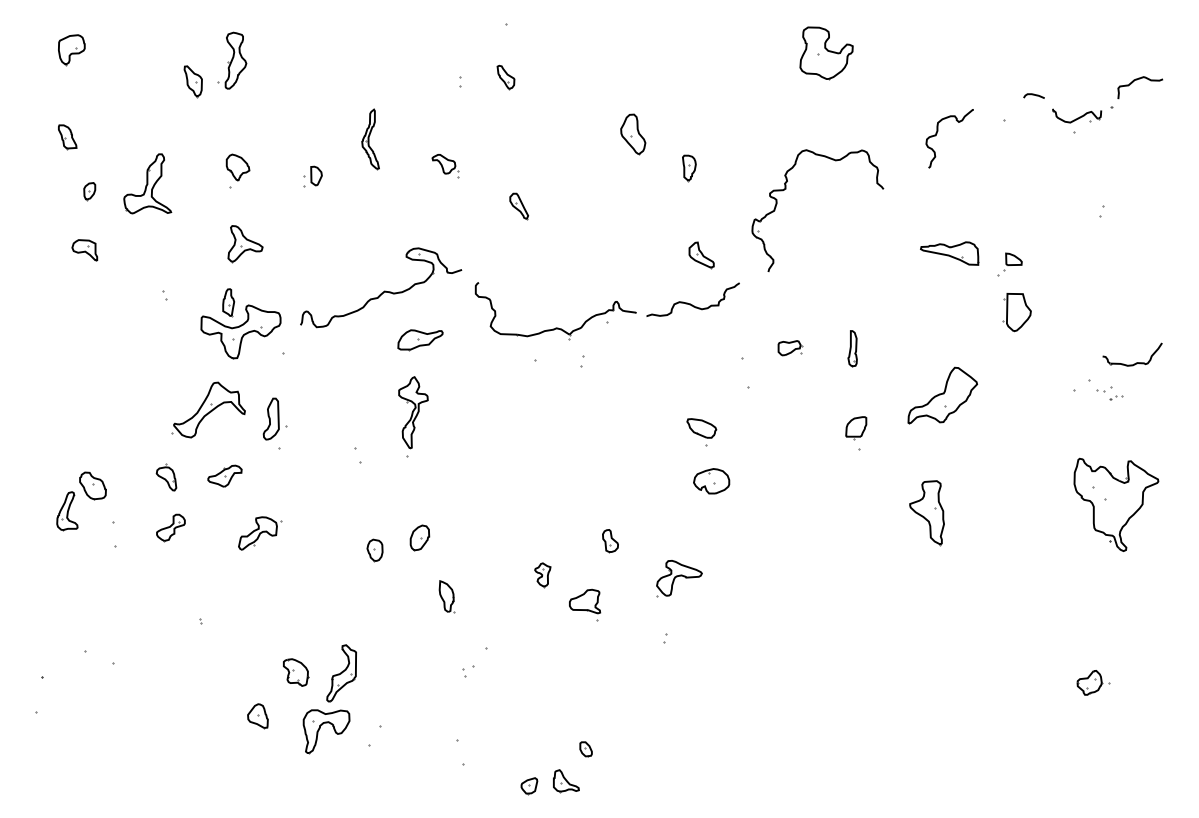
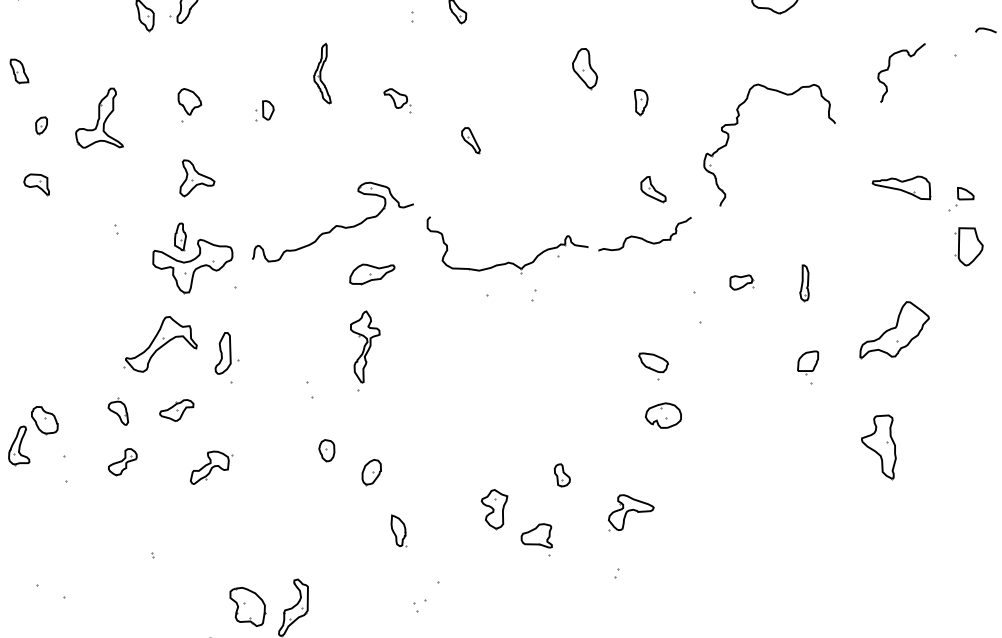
part: (374, 550) -> (326, 450), moved
part: (542, 574) -> (494, 508), size x1.67
part: (295, 672) -> (247, 606), size x1.43

